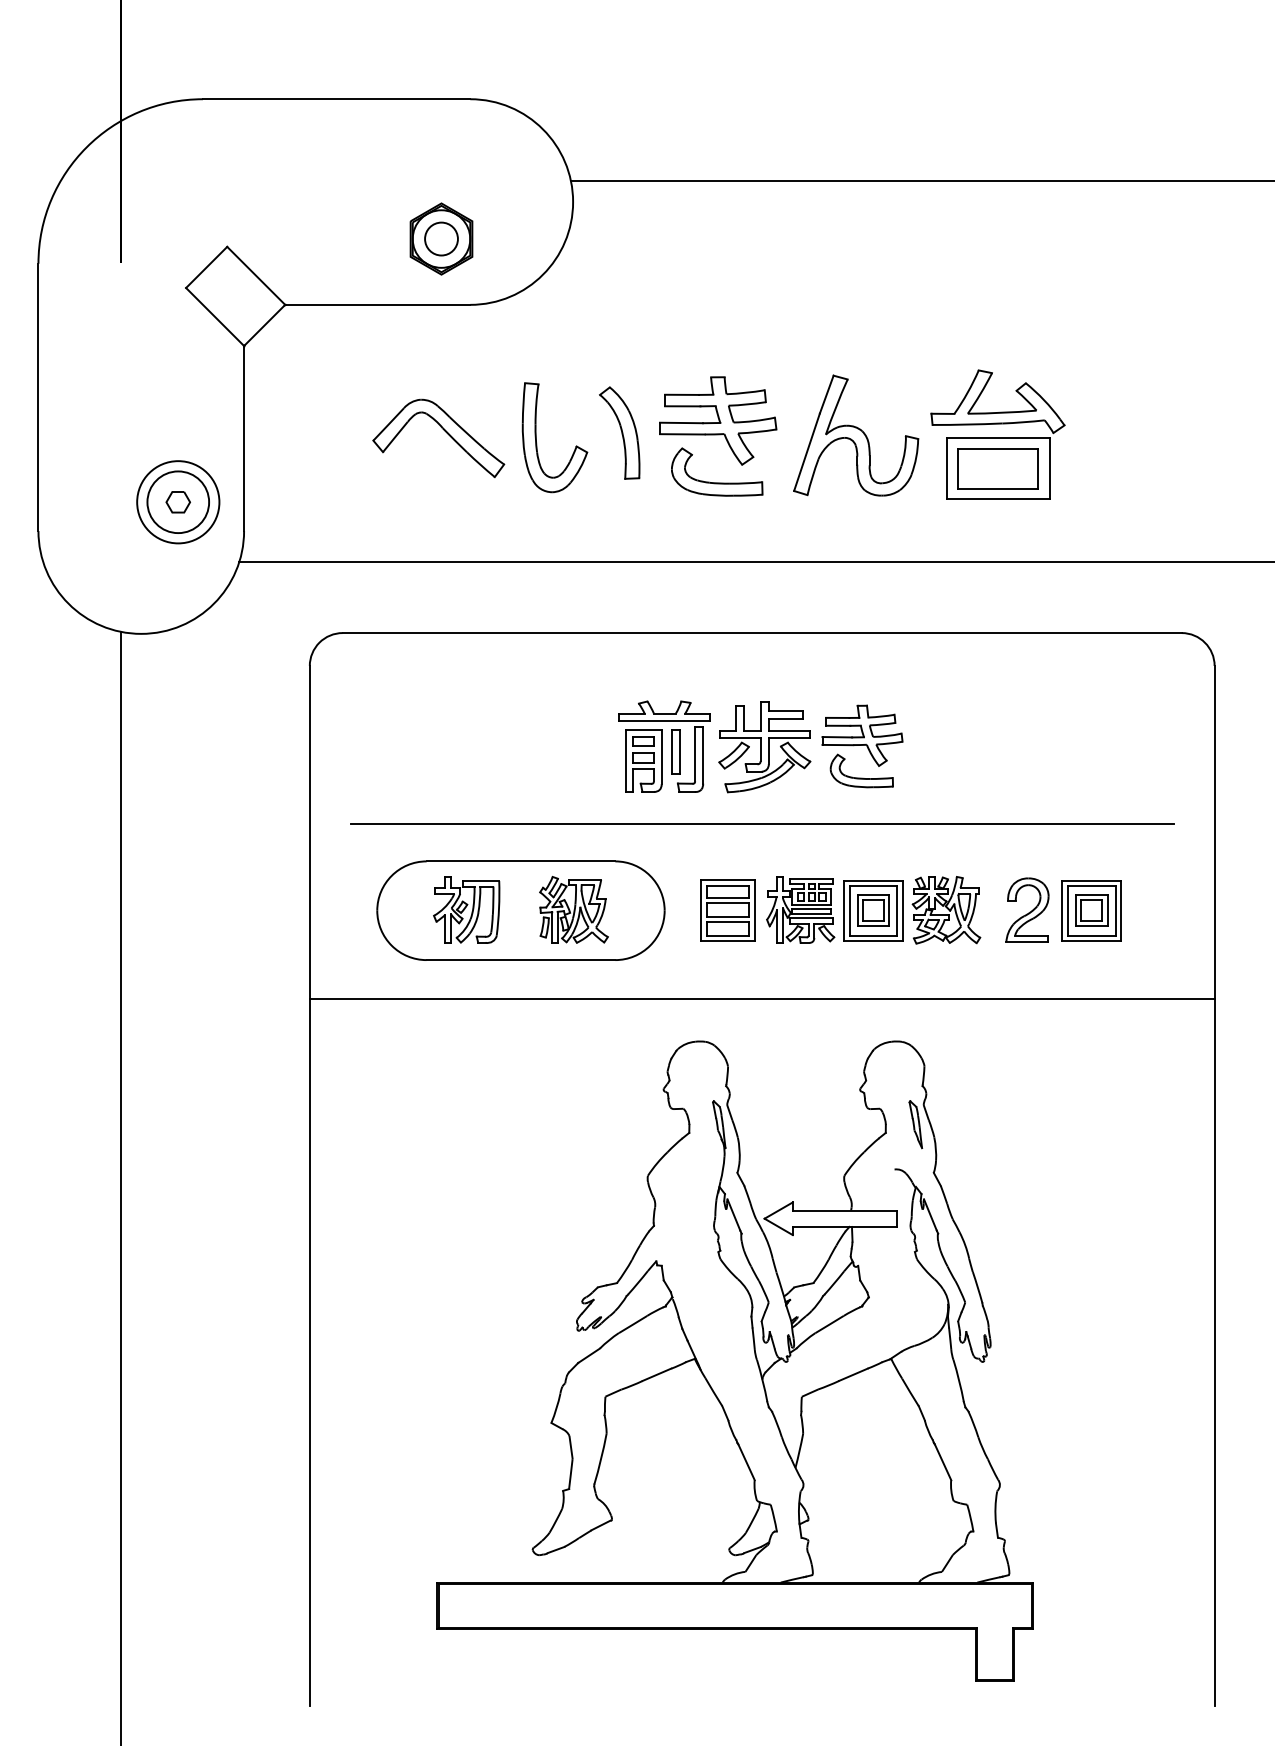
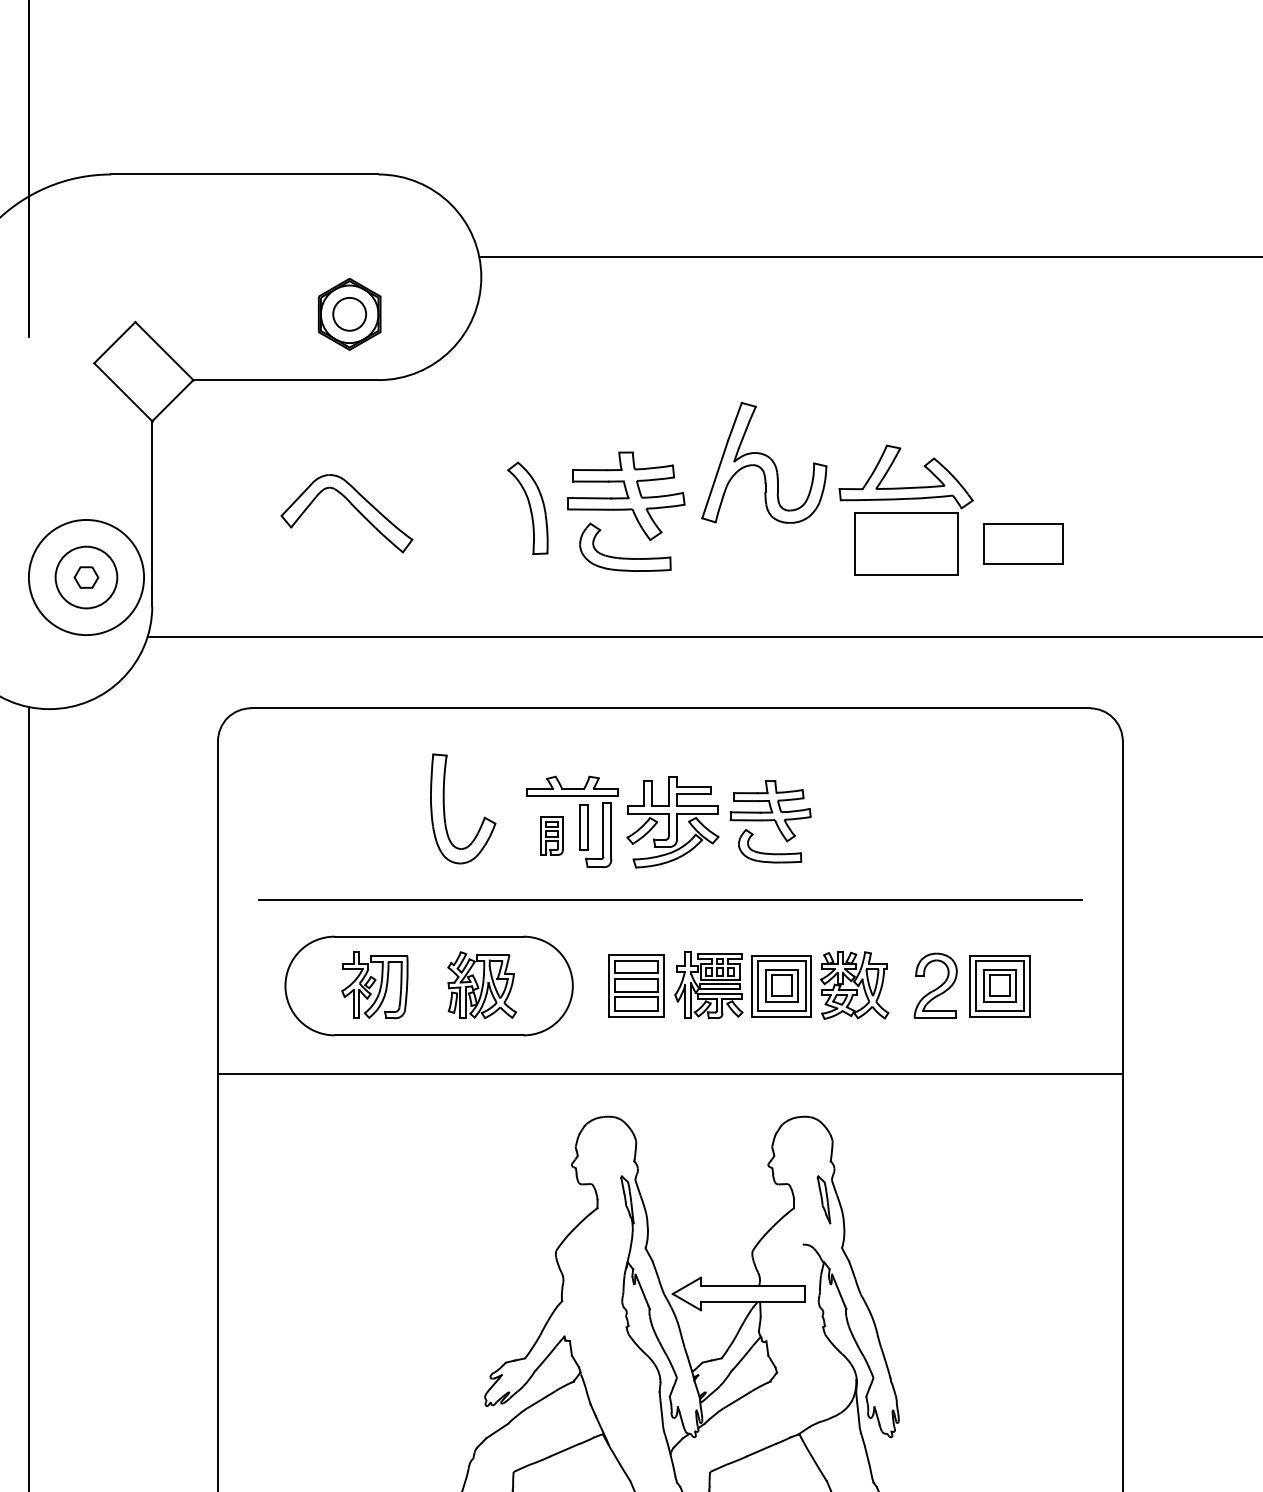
part: (856, 435) -> (764, 462), moved
part: (536, 437) -> (444, 808), moved
part: (997, 468) -> (1022, 543), moved
circle: (178, 502) -> (86, 577), size x1.4
part: (643, 760) -> (551, 835), size x0.6

